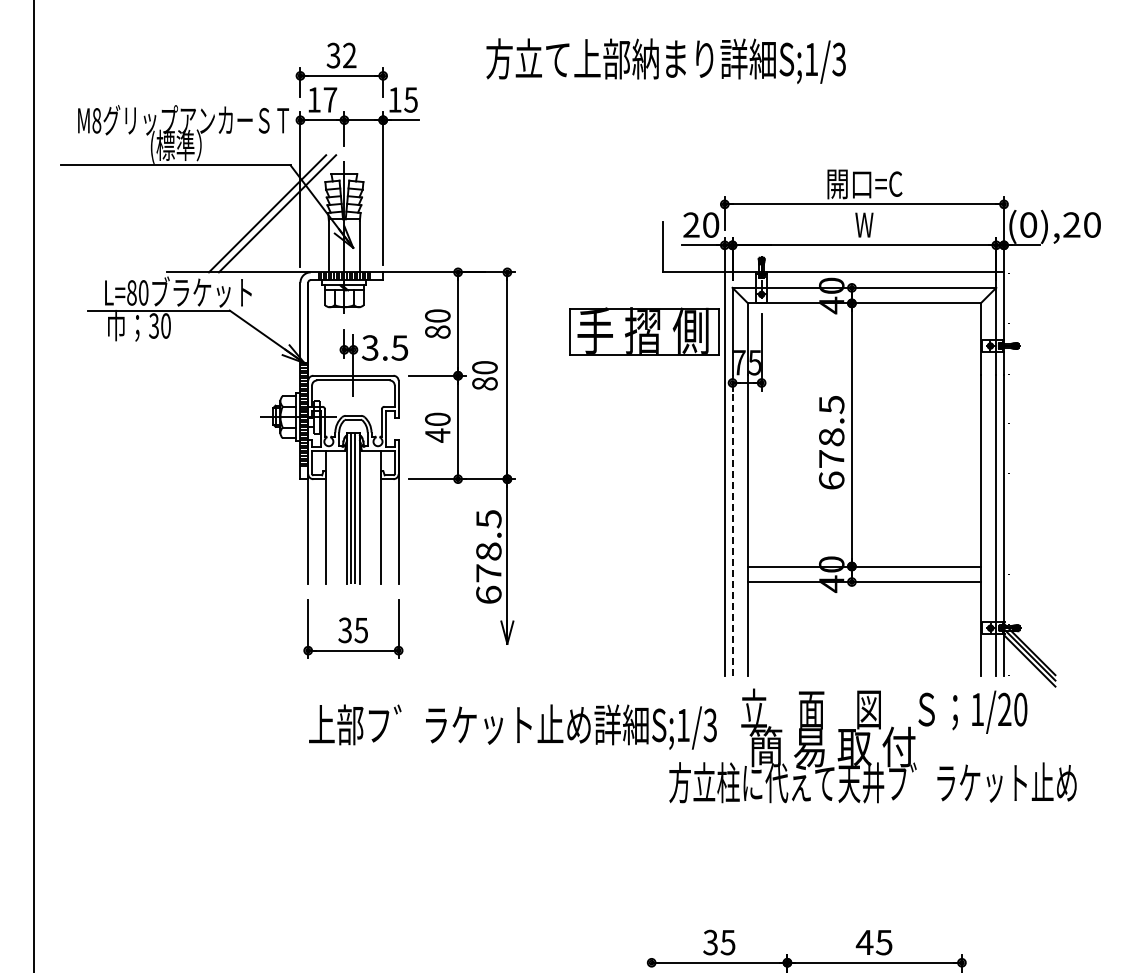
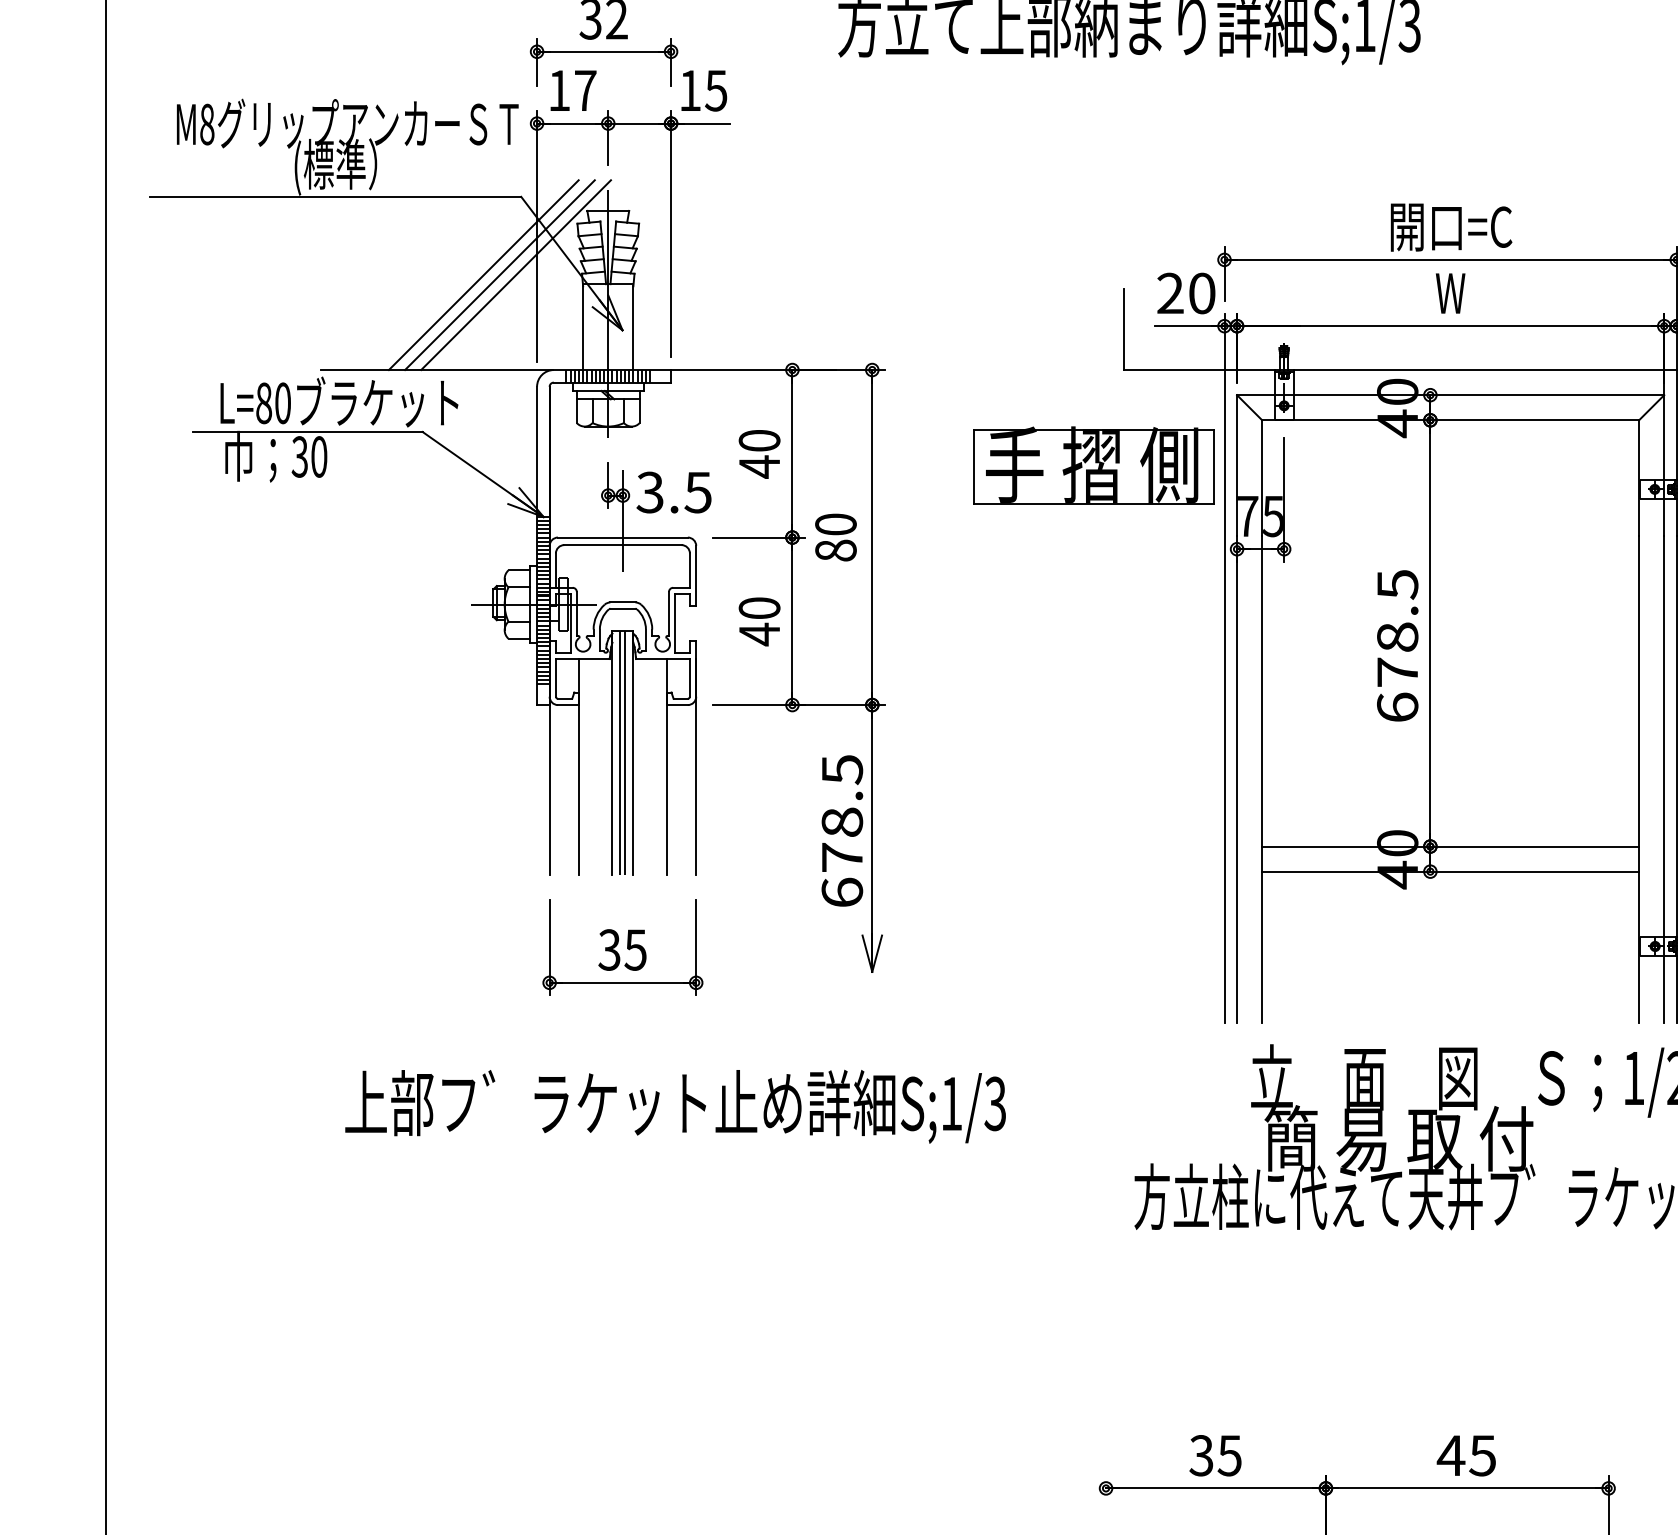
line: (287, 213) -> (516, 274), added
text: (437, 332) -> (759, 467), 80 -> 40
line: (732, 525) -> (1236, 780), dashed -> solid
text: (512, 726) -> (674, 1105), moved

